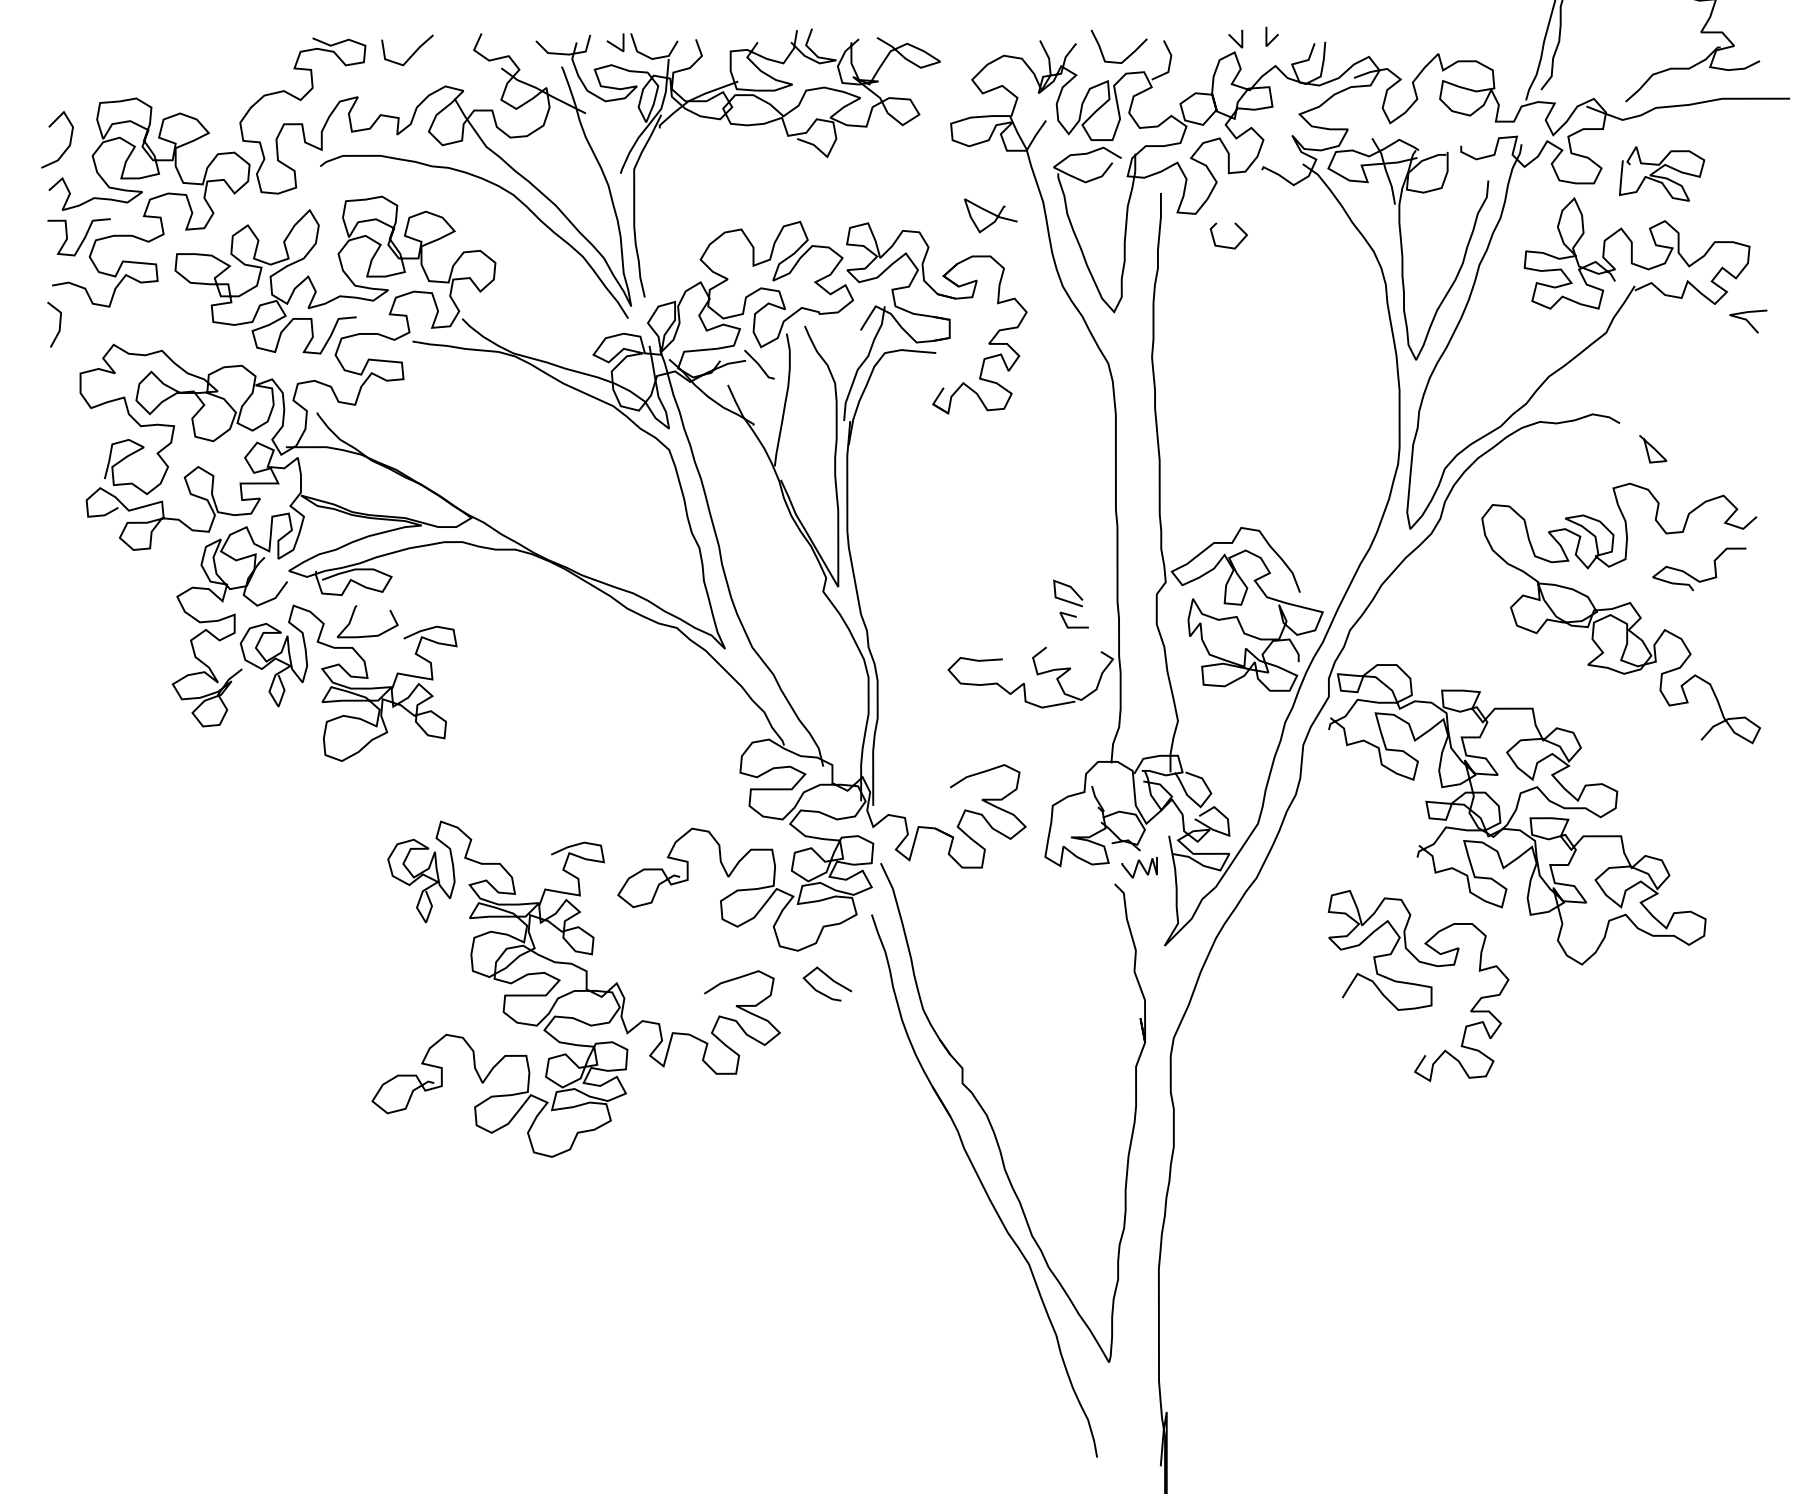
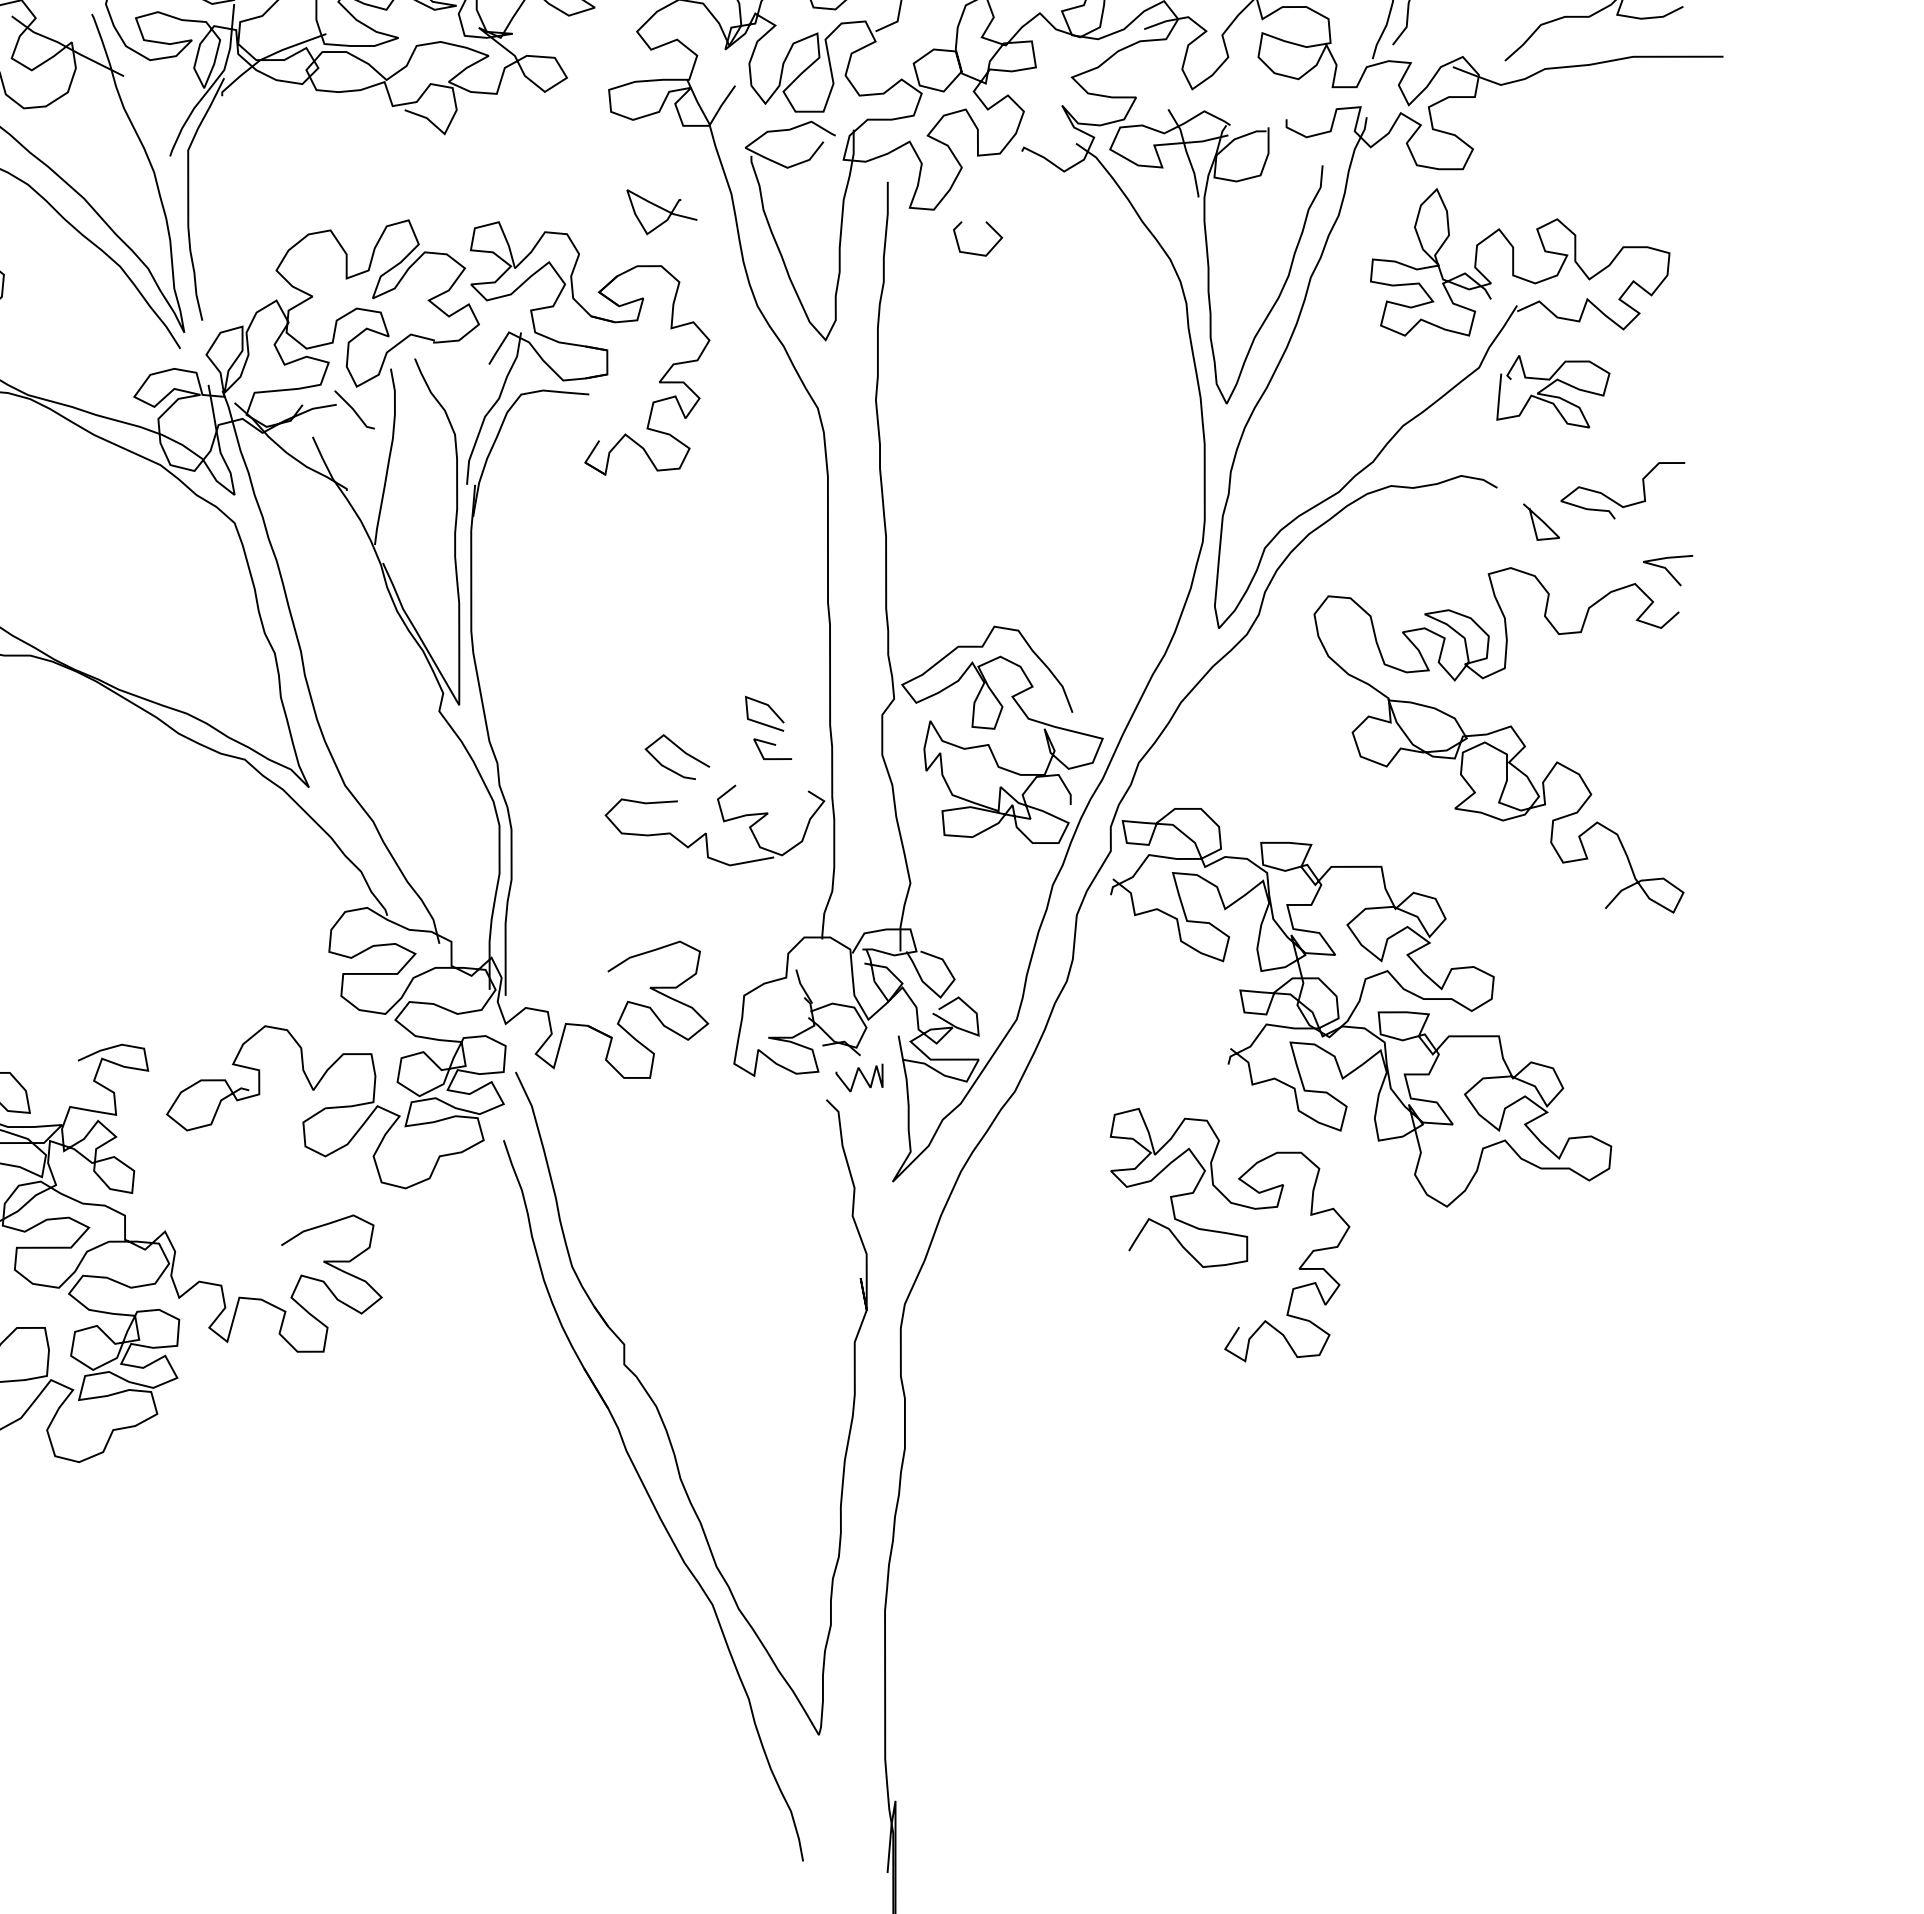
curve: (1662, 176) -> (1553, 395), moved
line: (1748, 321) -> (1668, 570), moved
curve: (1693, 576) -> (1615, 500), moved
curve: (830, 979) -> (681, 751), moved

